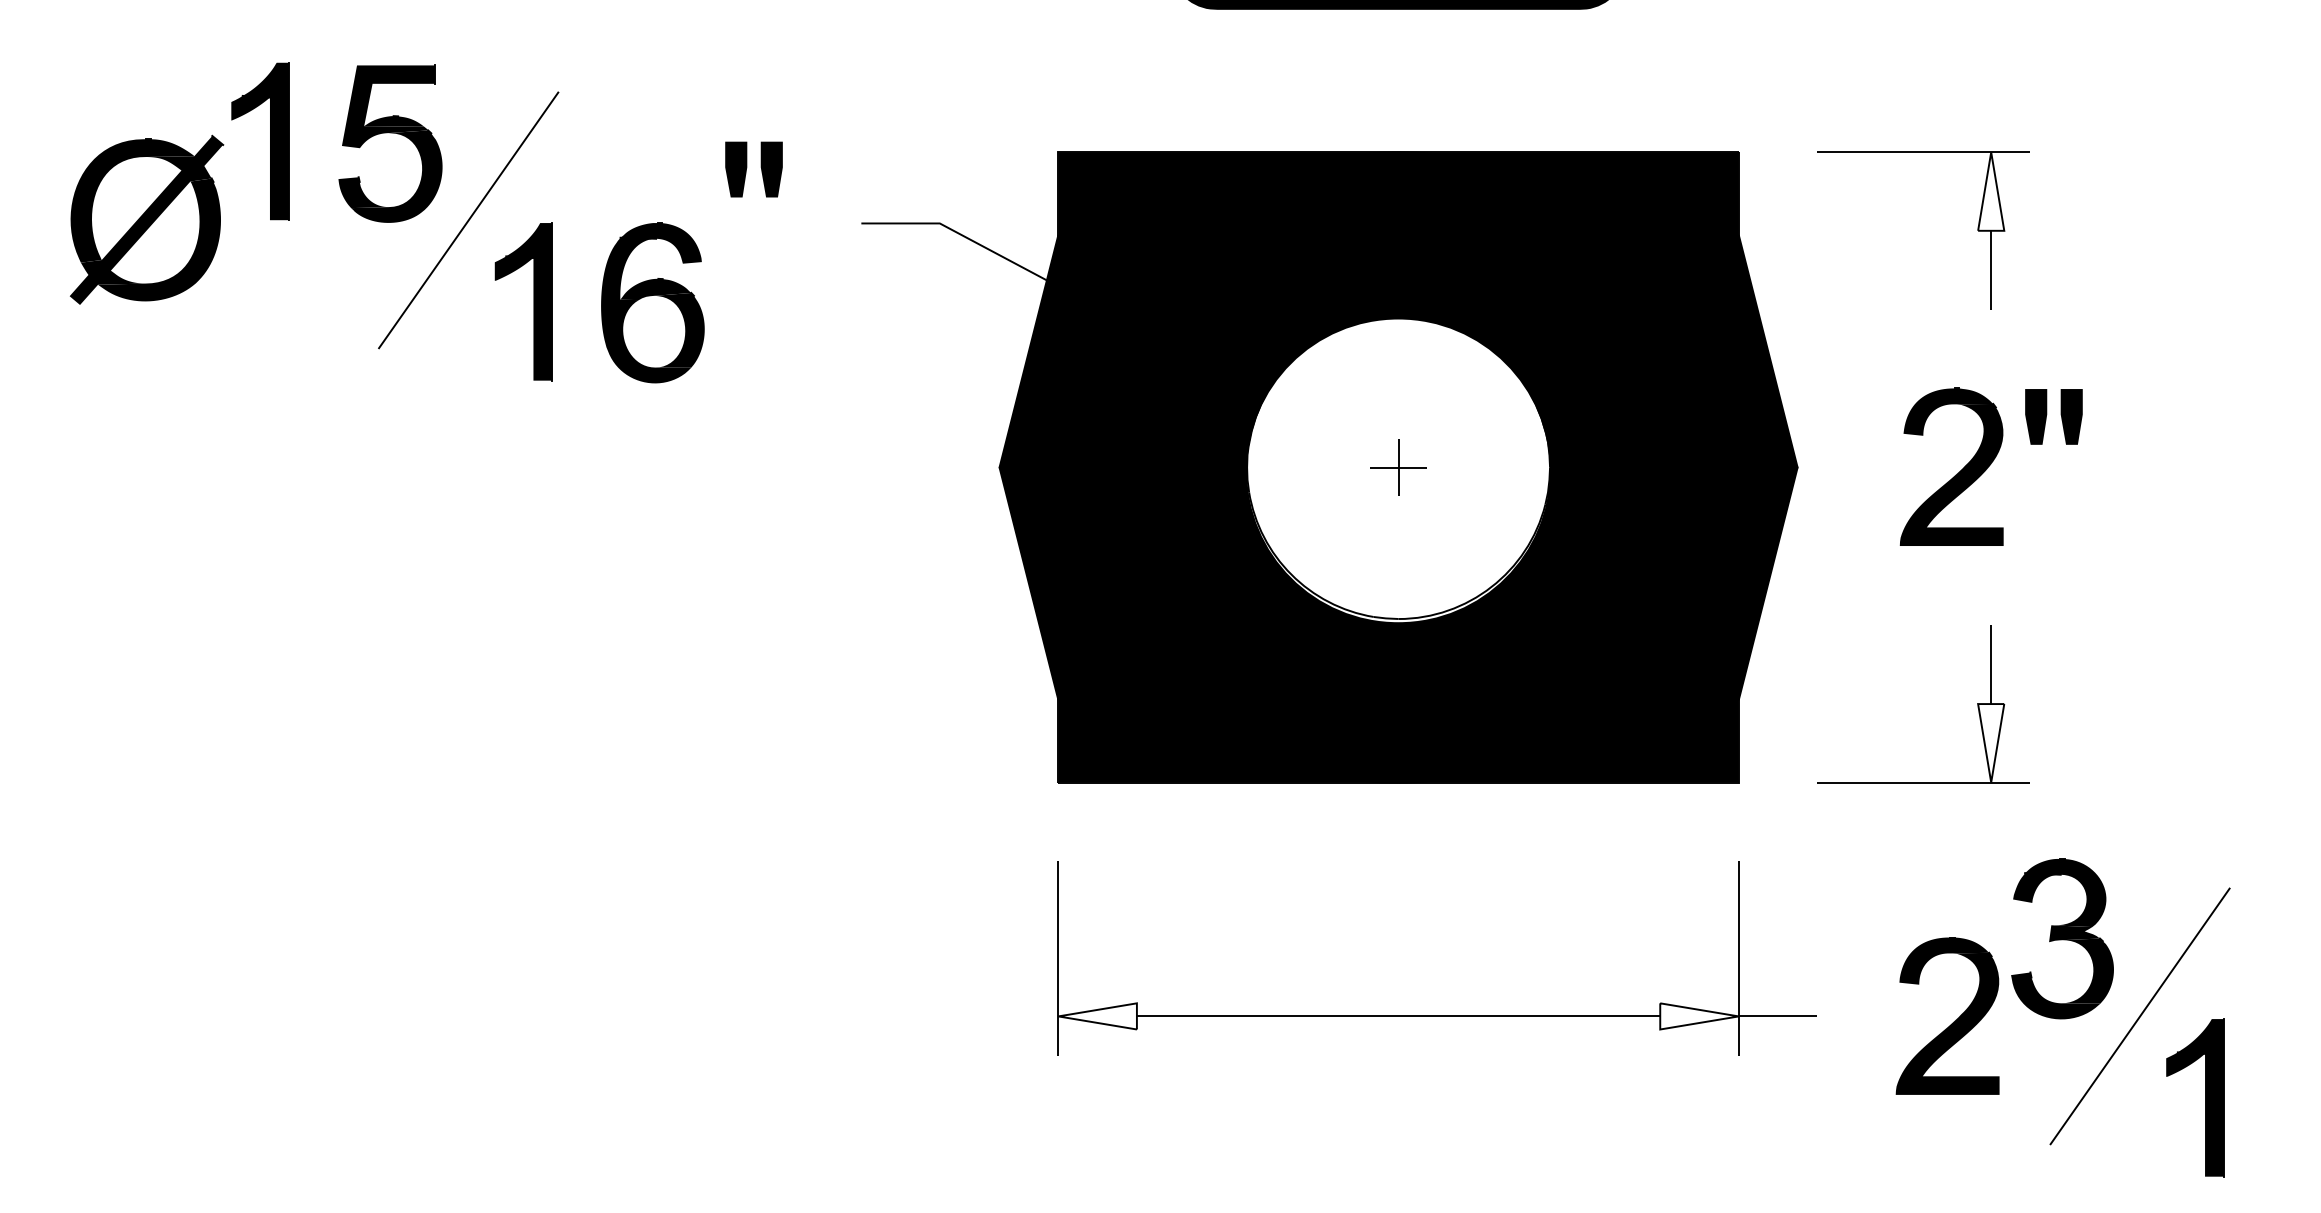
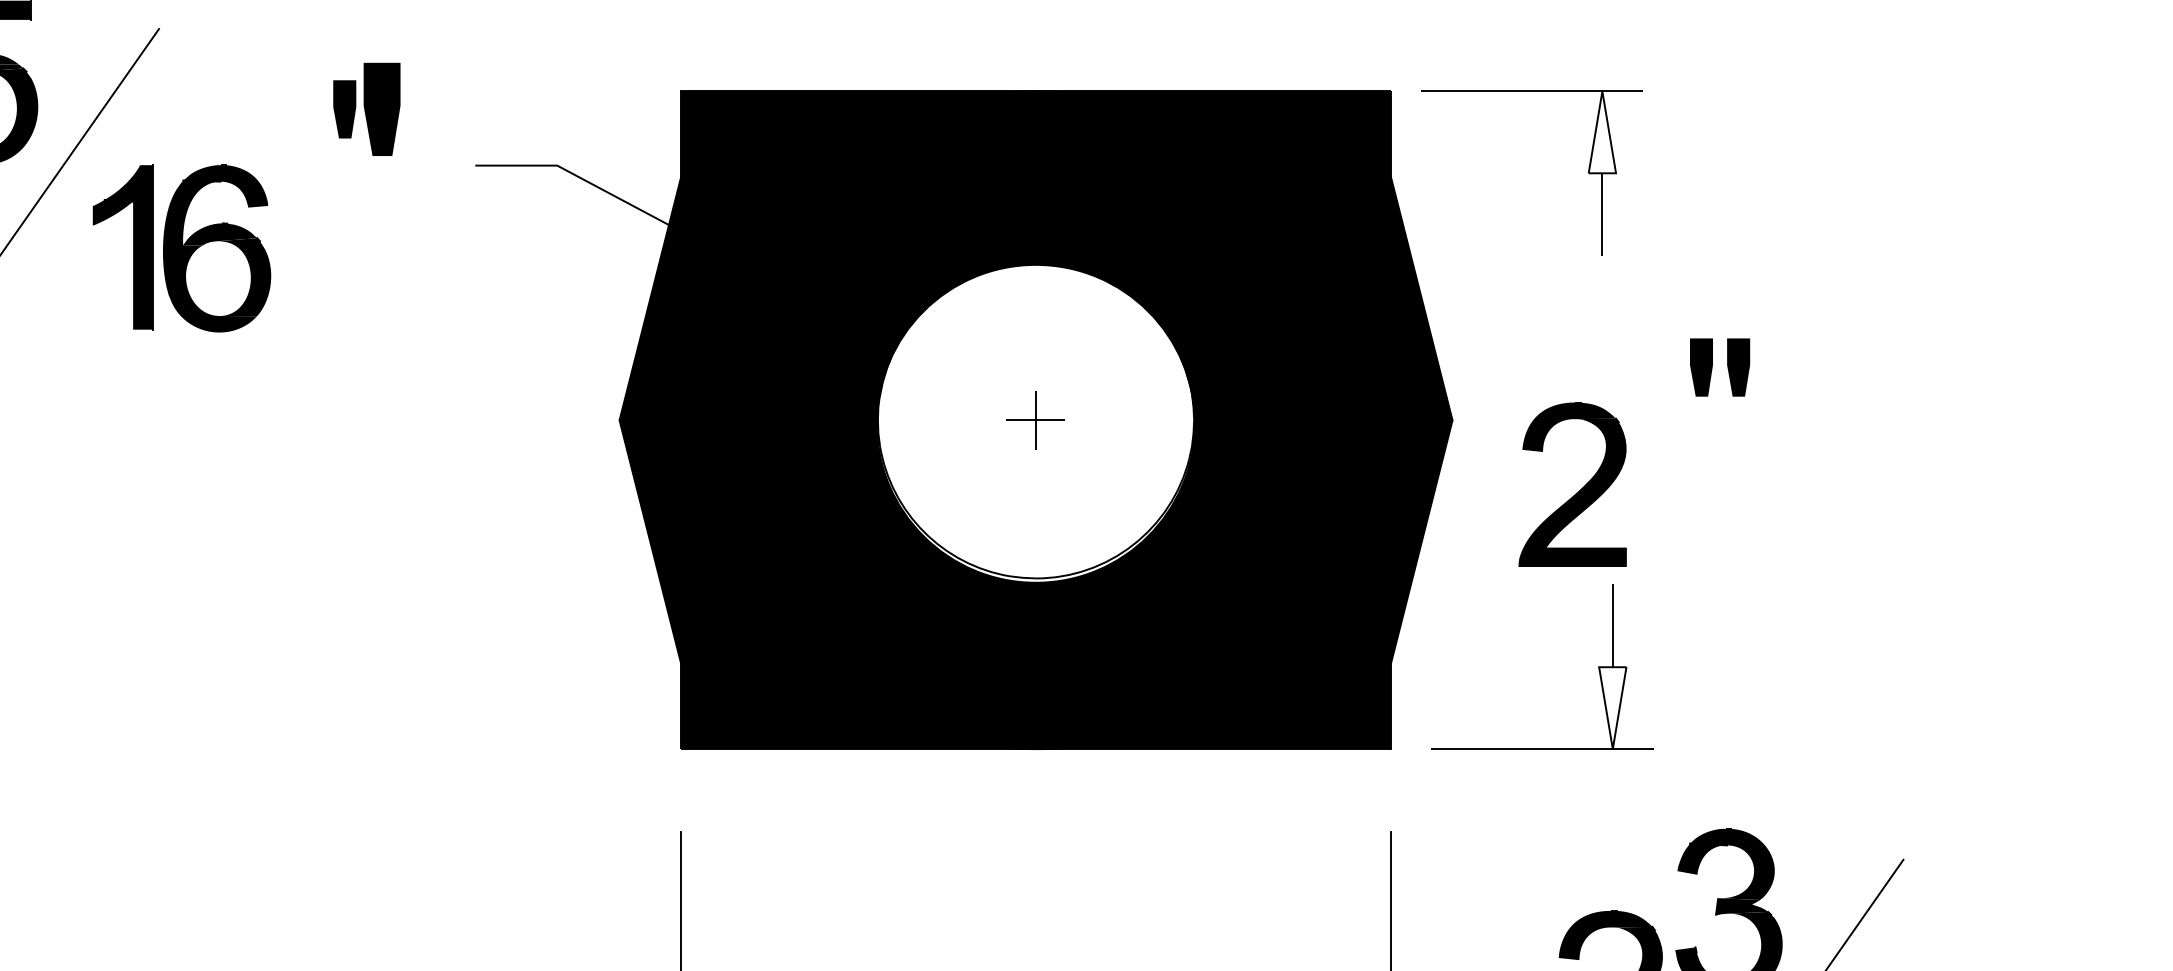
part: (771, 169) -> (381, 109), size x1.6
part: (1977, 230) -> (1588, 172), moved
part: (652, 302) -> (216, 248), moved
part: (1955, 474) -> (1576, 492), moved
part: (1977, 704) -> (1598, 667), moved

